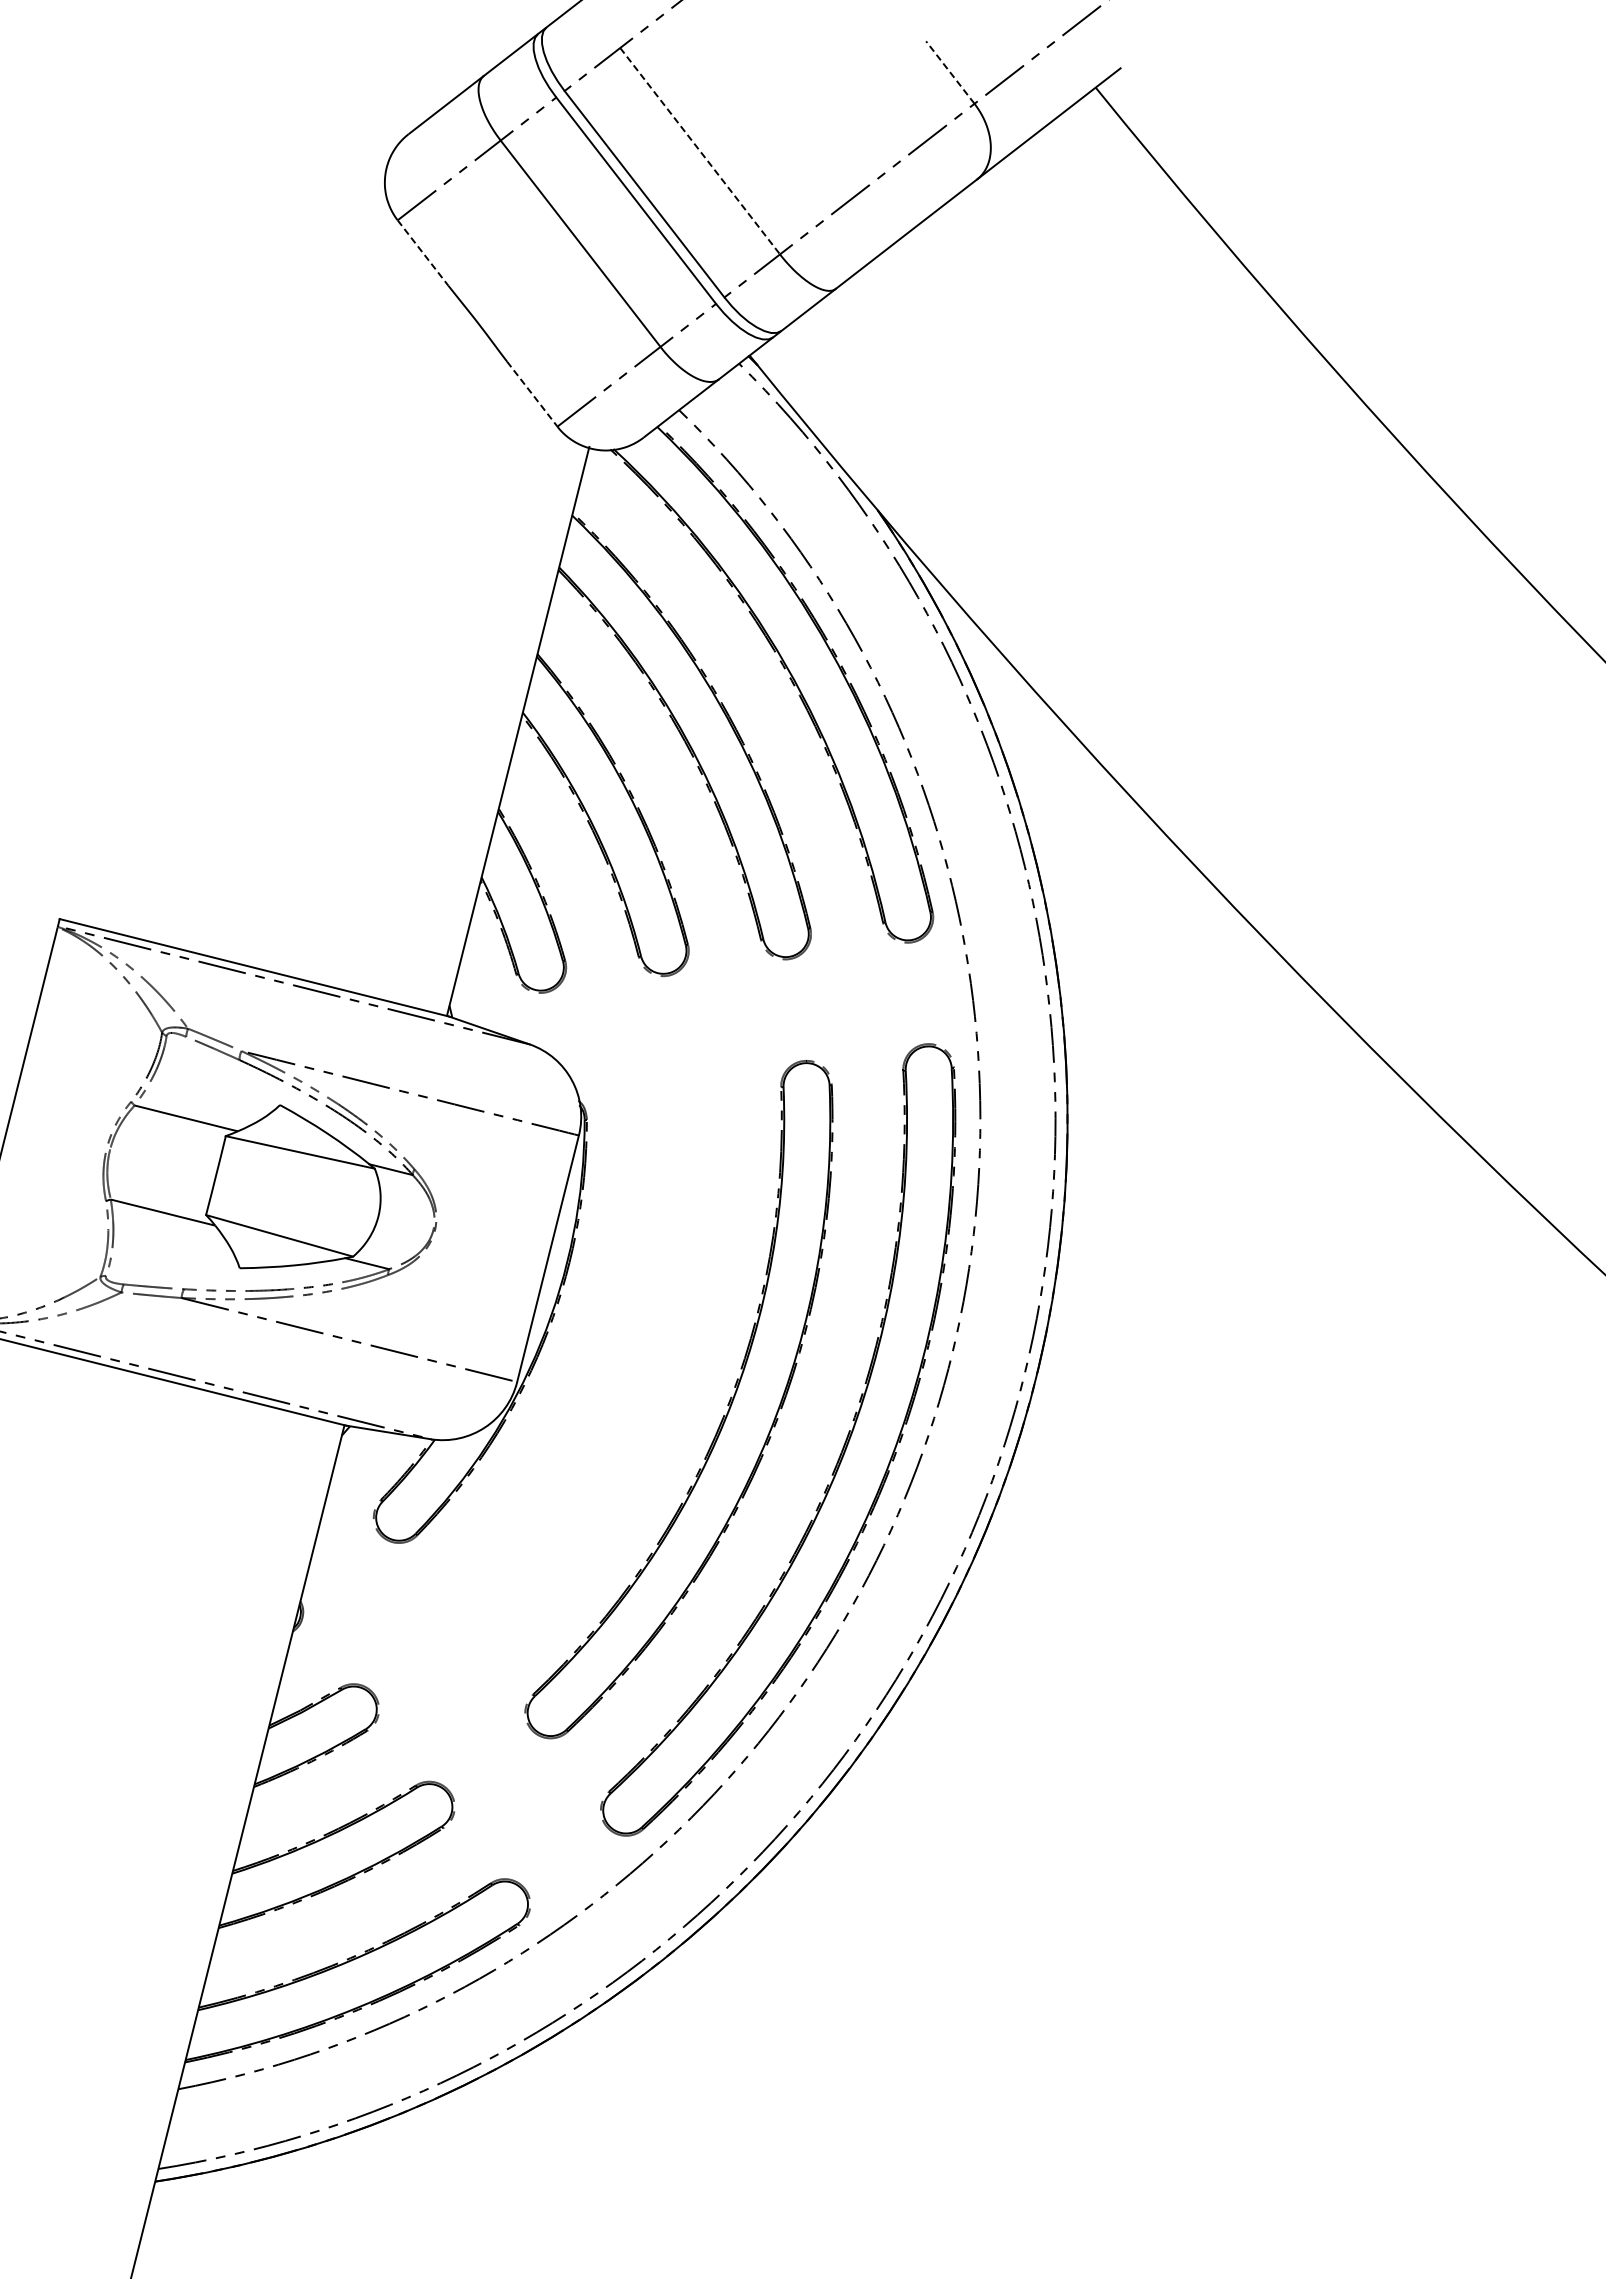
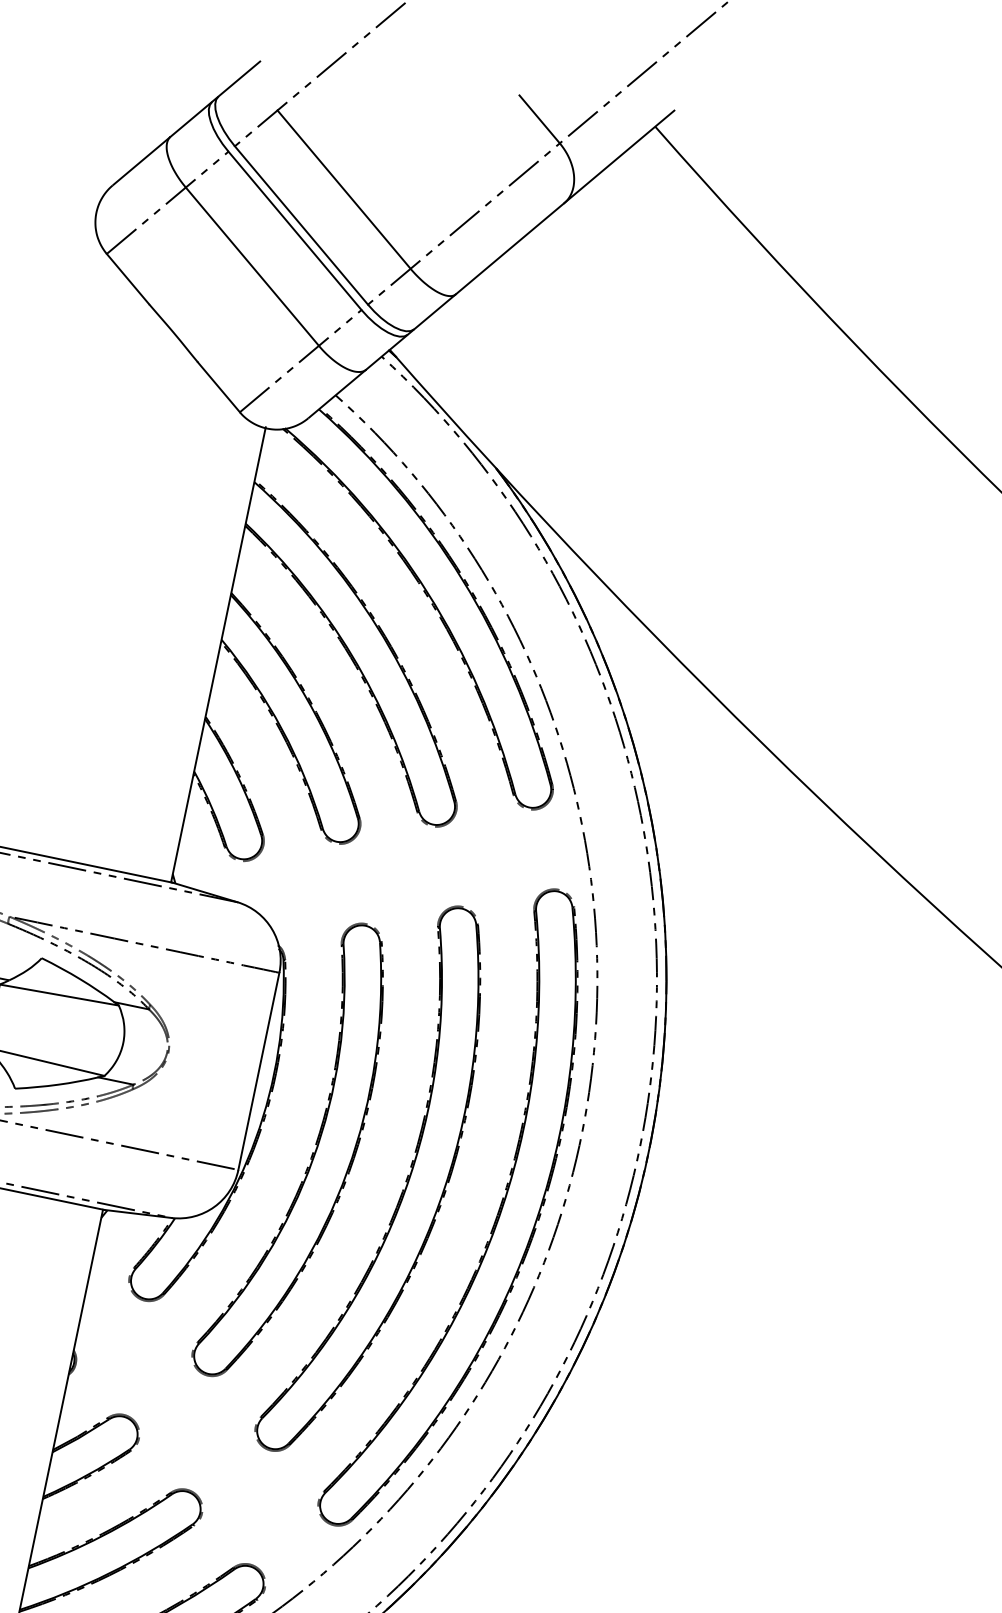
line: (950, 72) -> (539, 119), dashed -> solid
line: (700, 151) -> (344, 189), dashed -> solid
line: (423, 253) -> (128, 279), dashed -> solid
line: (532, 394) -> (219, 387), dashed -> solid
part: (609, 1368) -> (311, 1156), added

